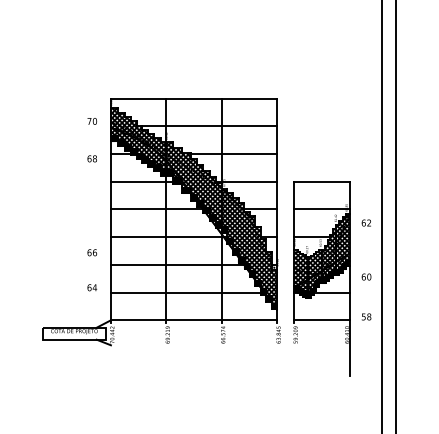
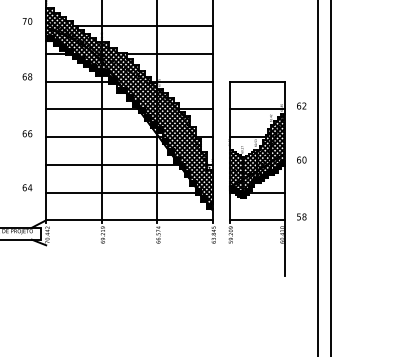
text: (91, 158) -> (26, 76), moved
text: (365, 222) -> (300, 105), moved
text: (91, 252) -> (26, 133), moved
text: (366, 276) -> (301, 159), moved

